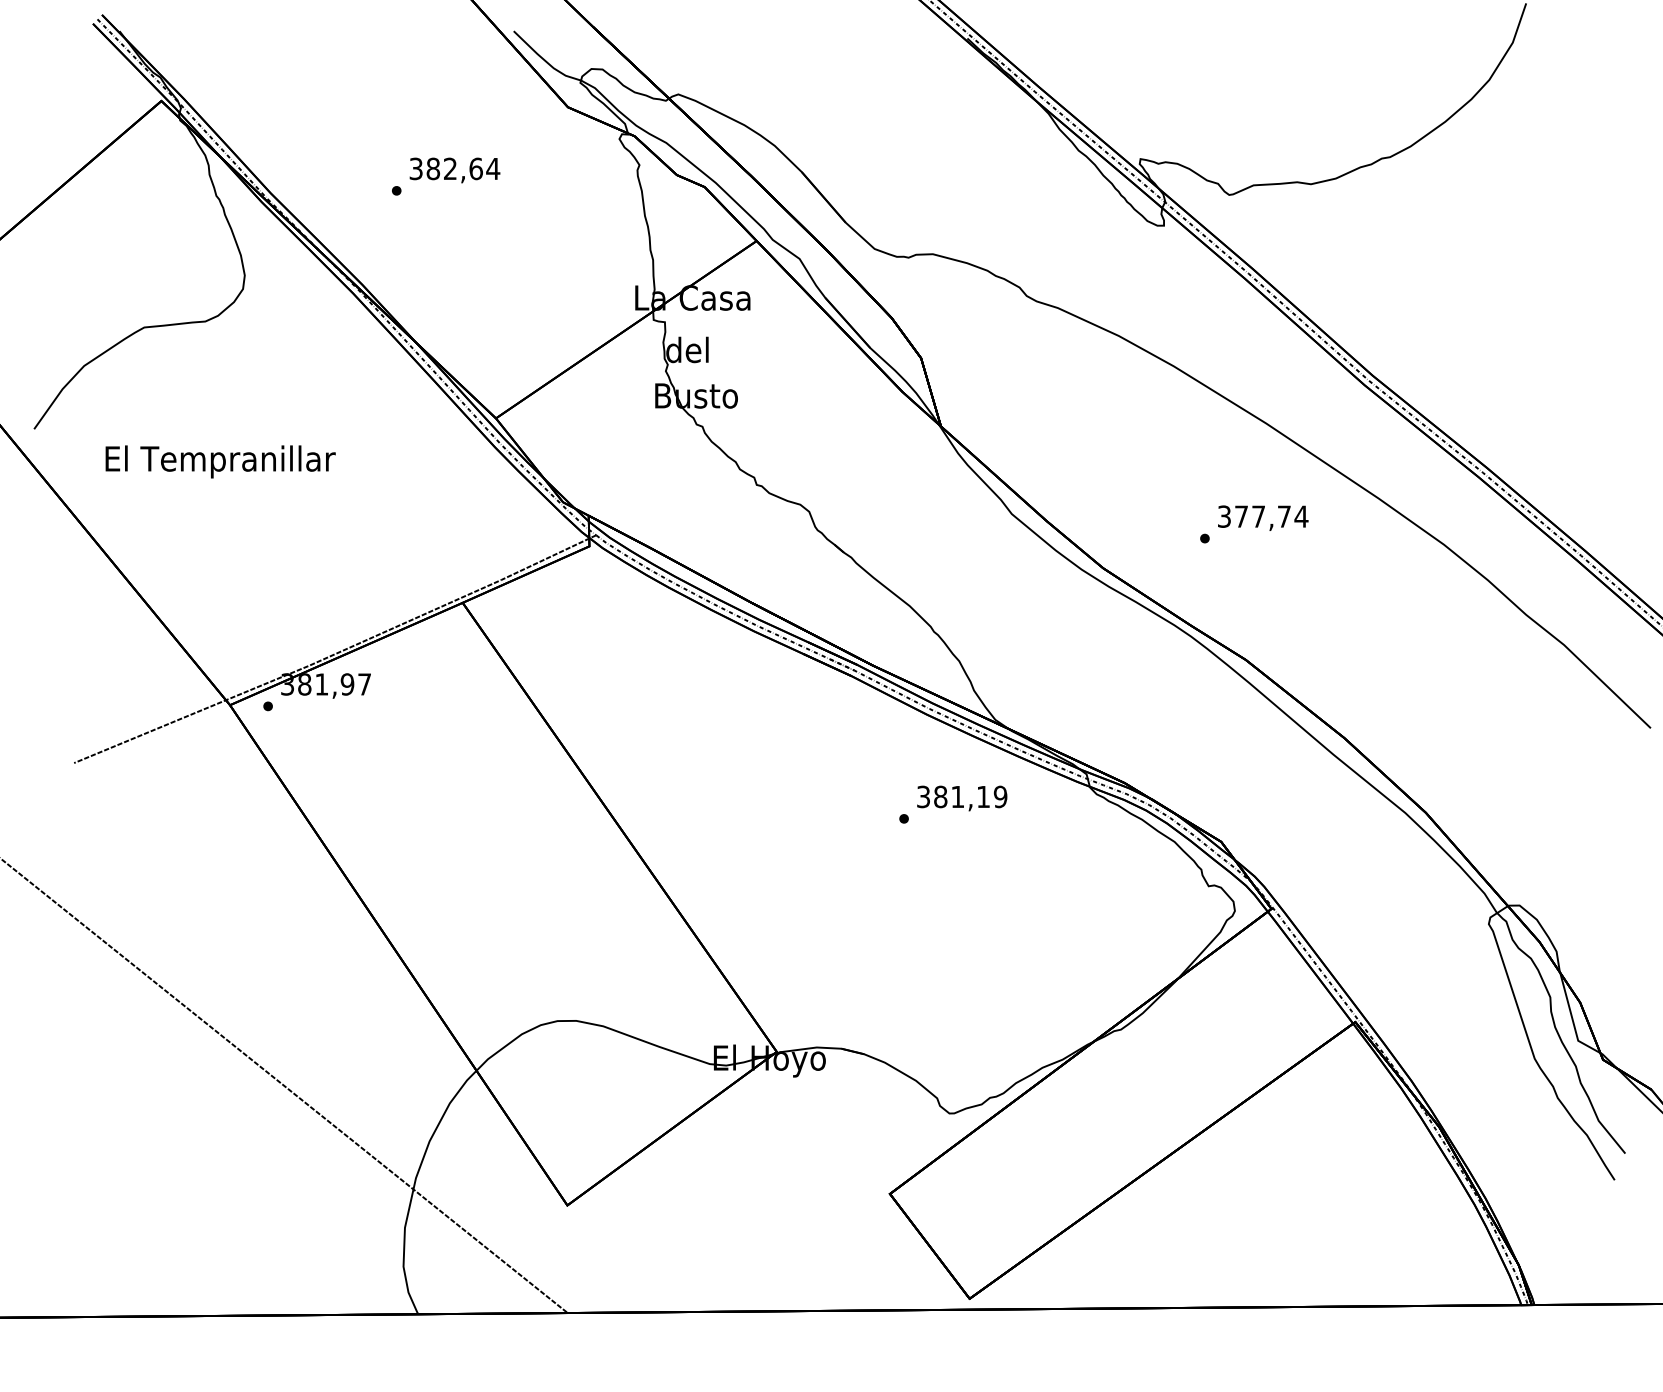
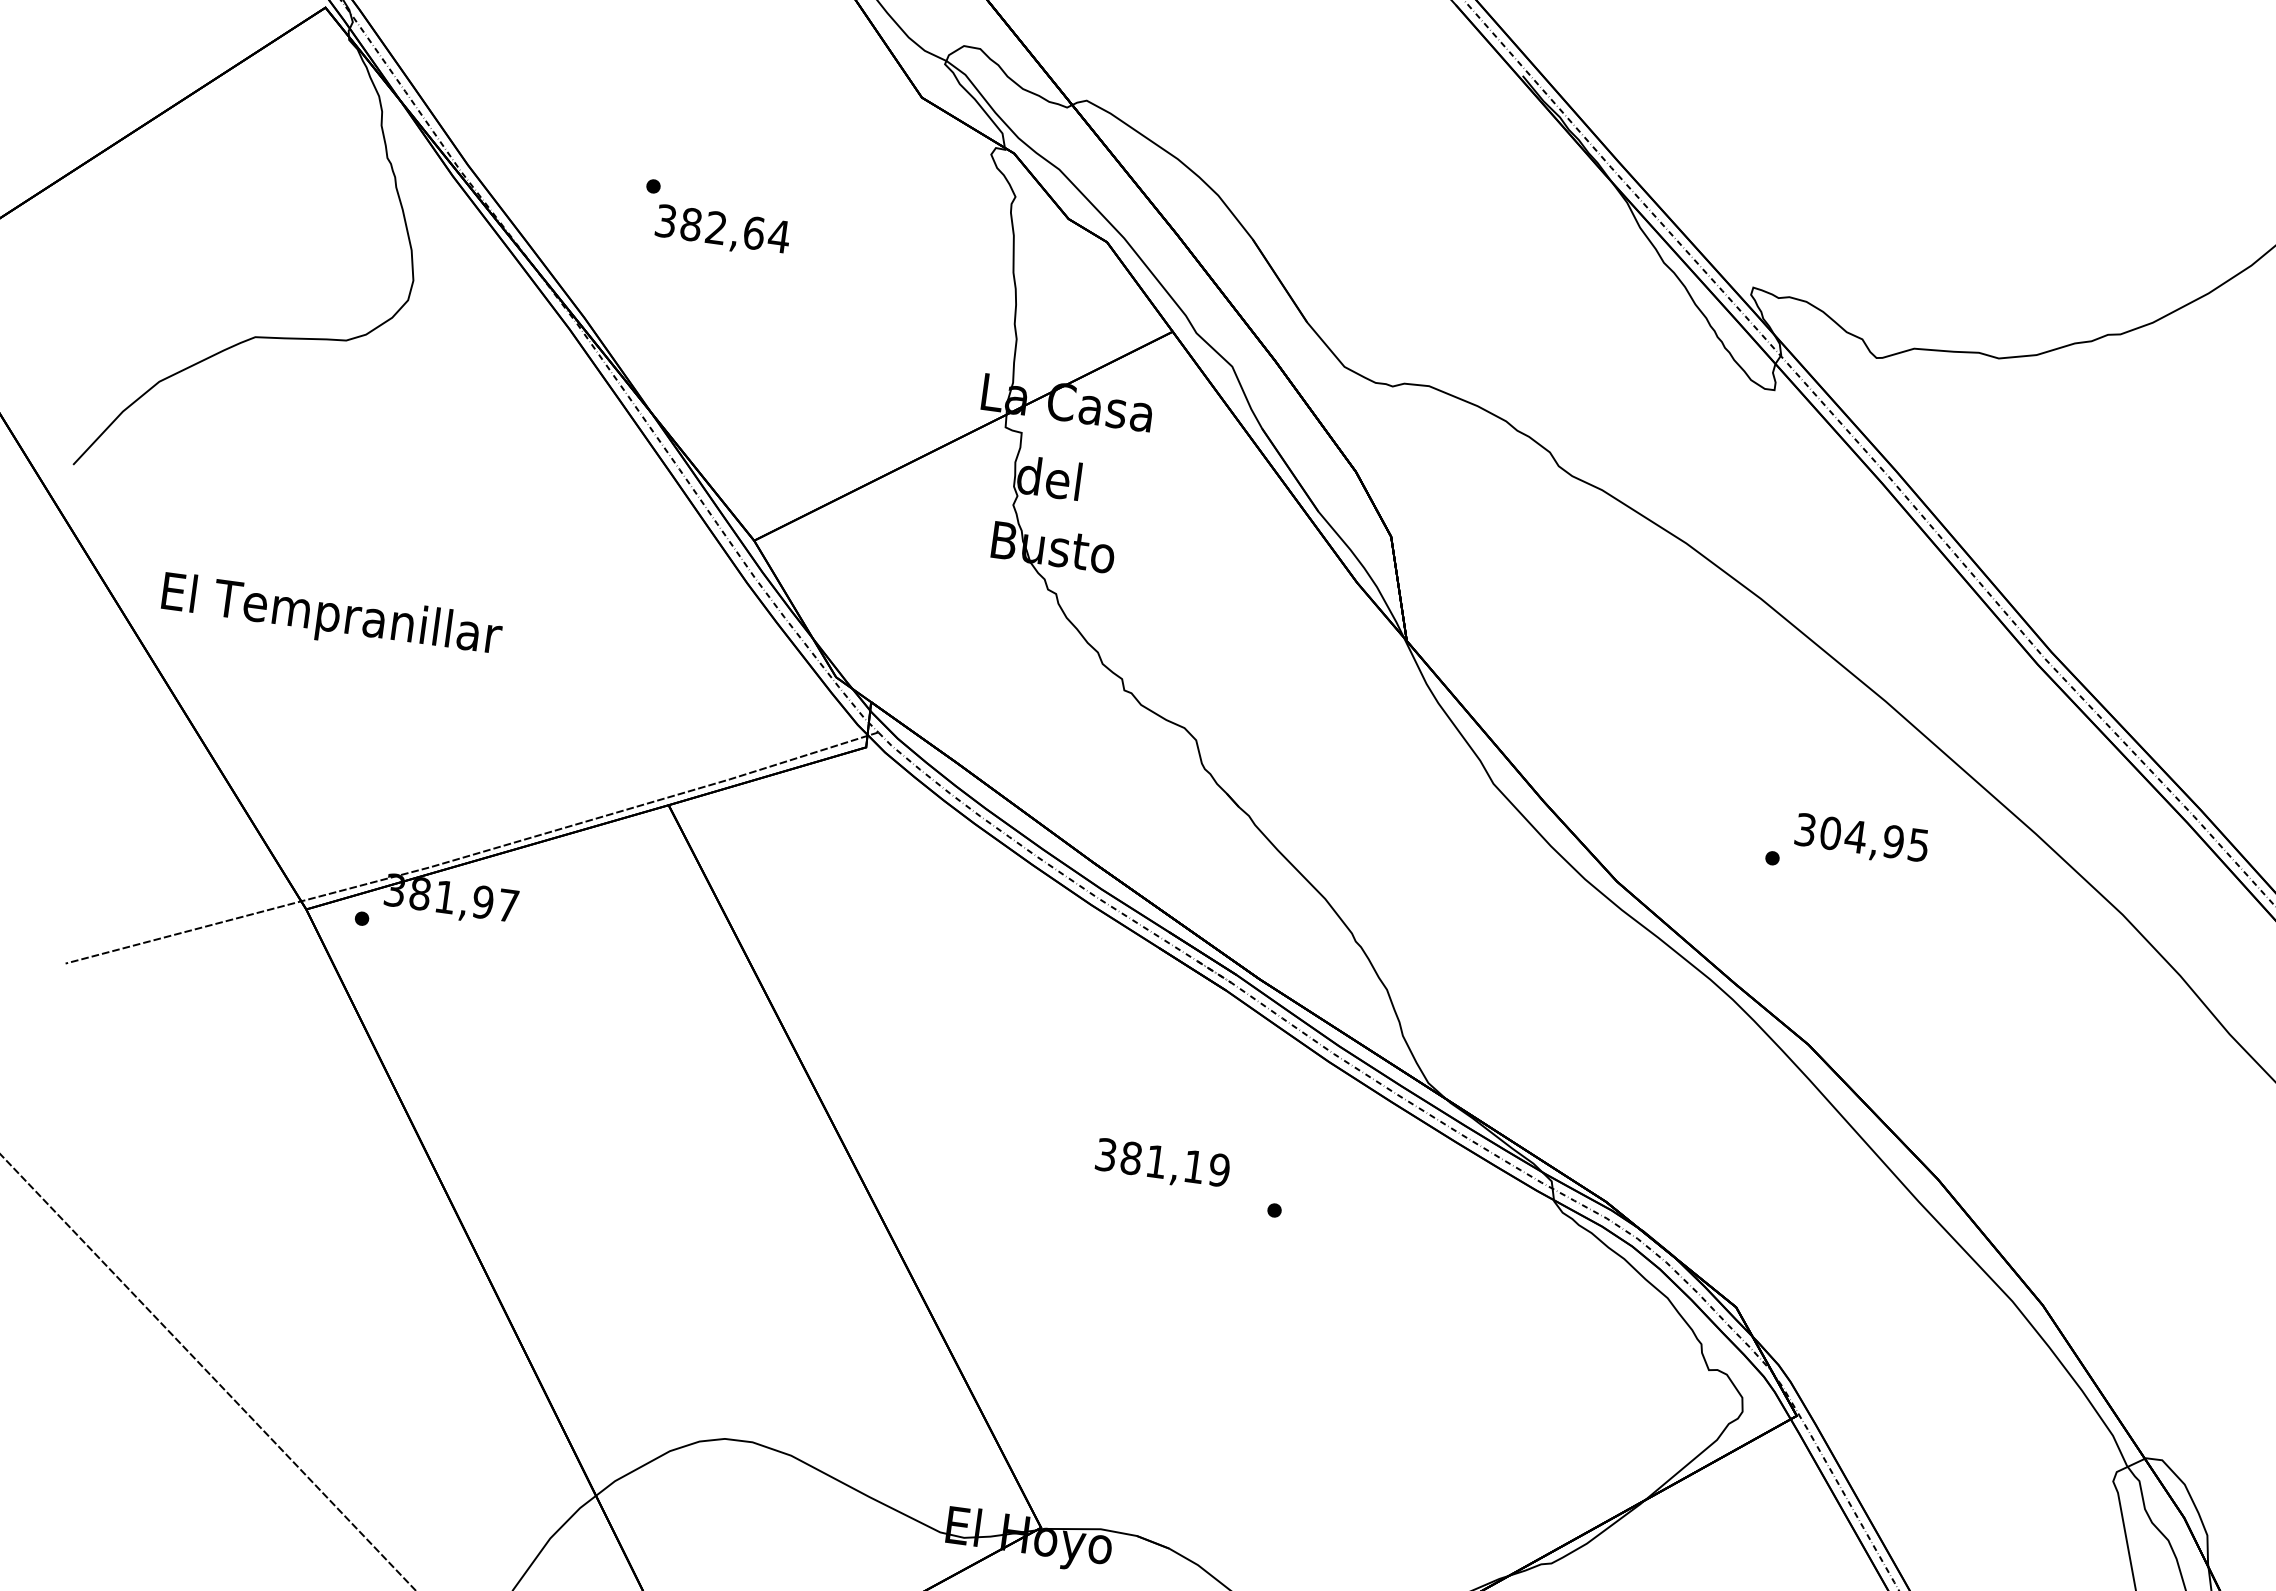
text: (454, 170) -> (722, 231), moved
text: (220, 461) -> (331, 616), moved
text: (1271, 516) -> (1874, 839), 377,74 -> 304,95
text: (962, 798) -> (1163, 1164), moved

